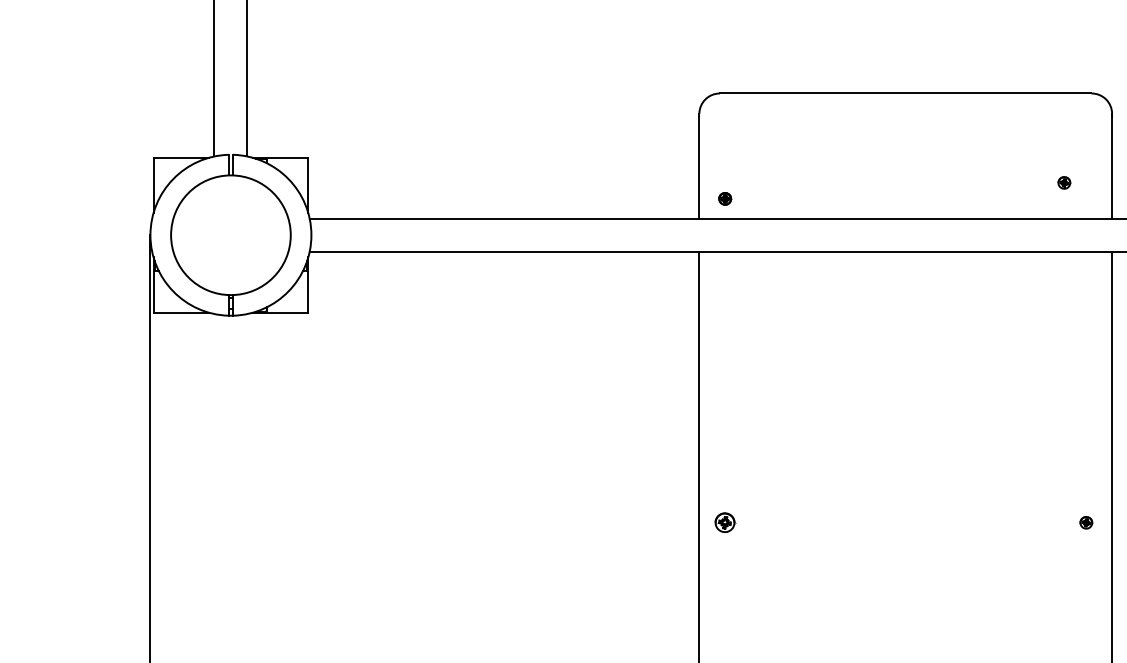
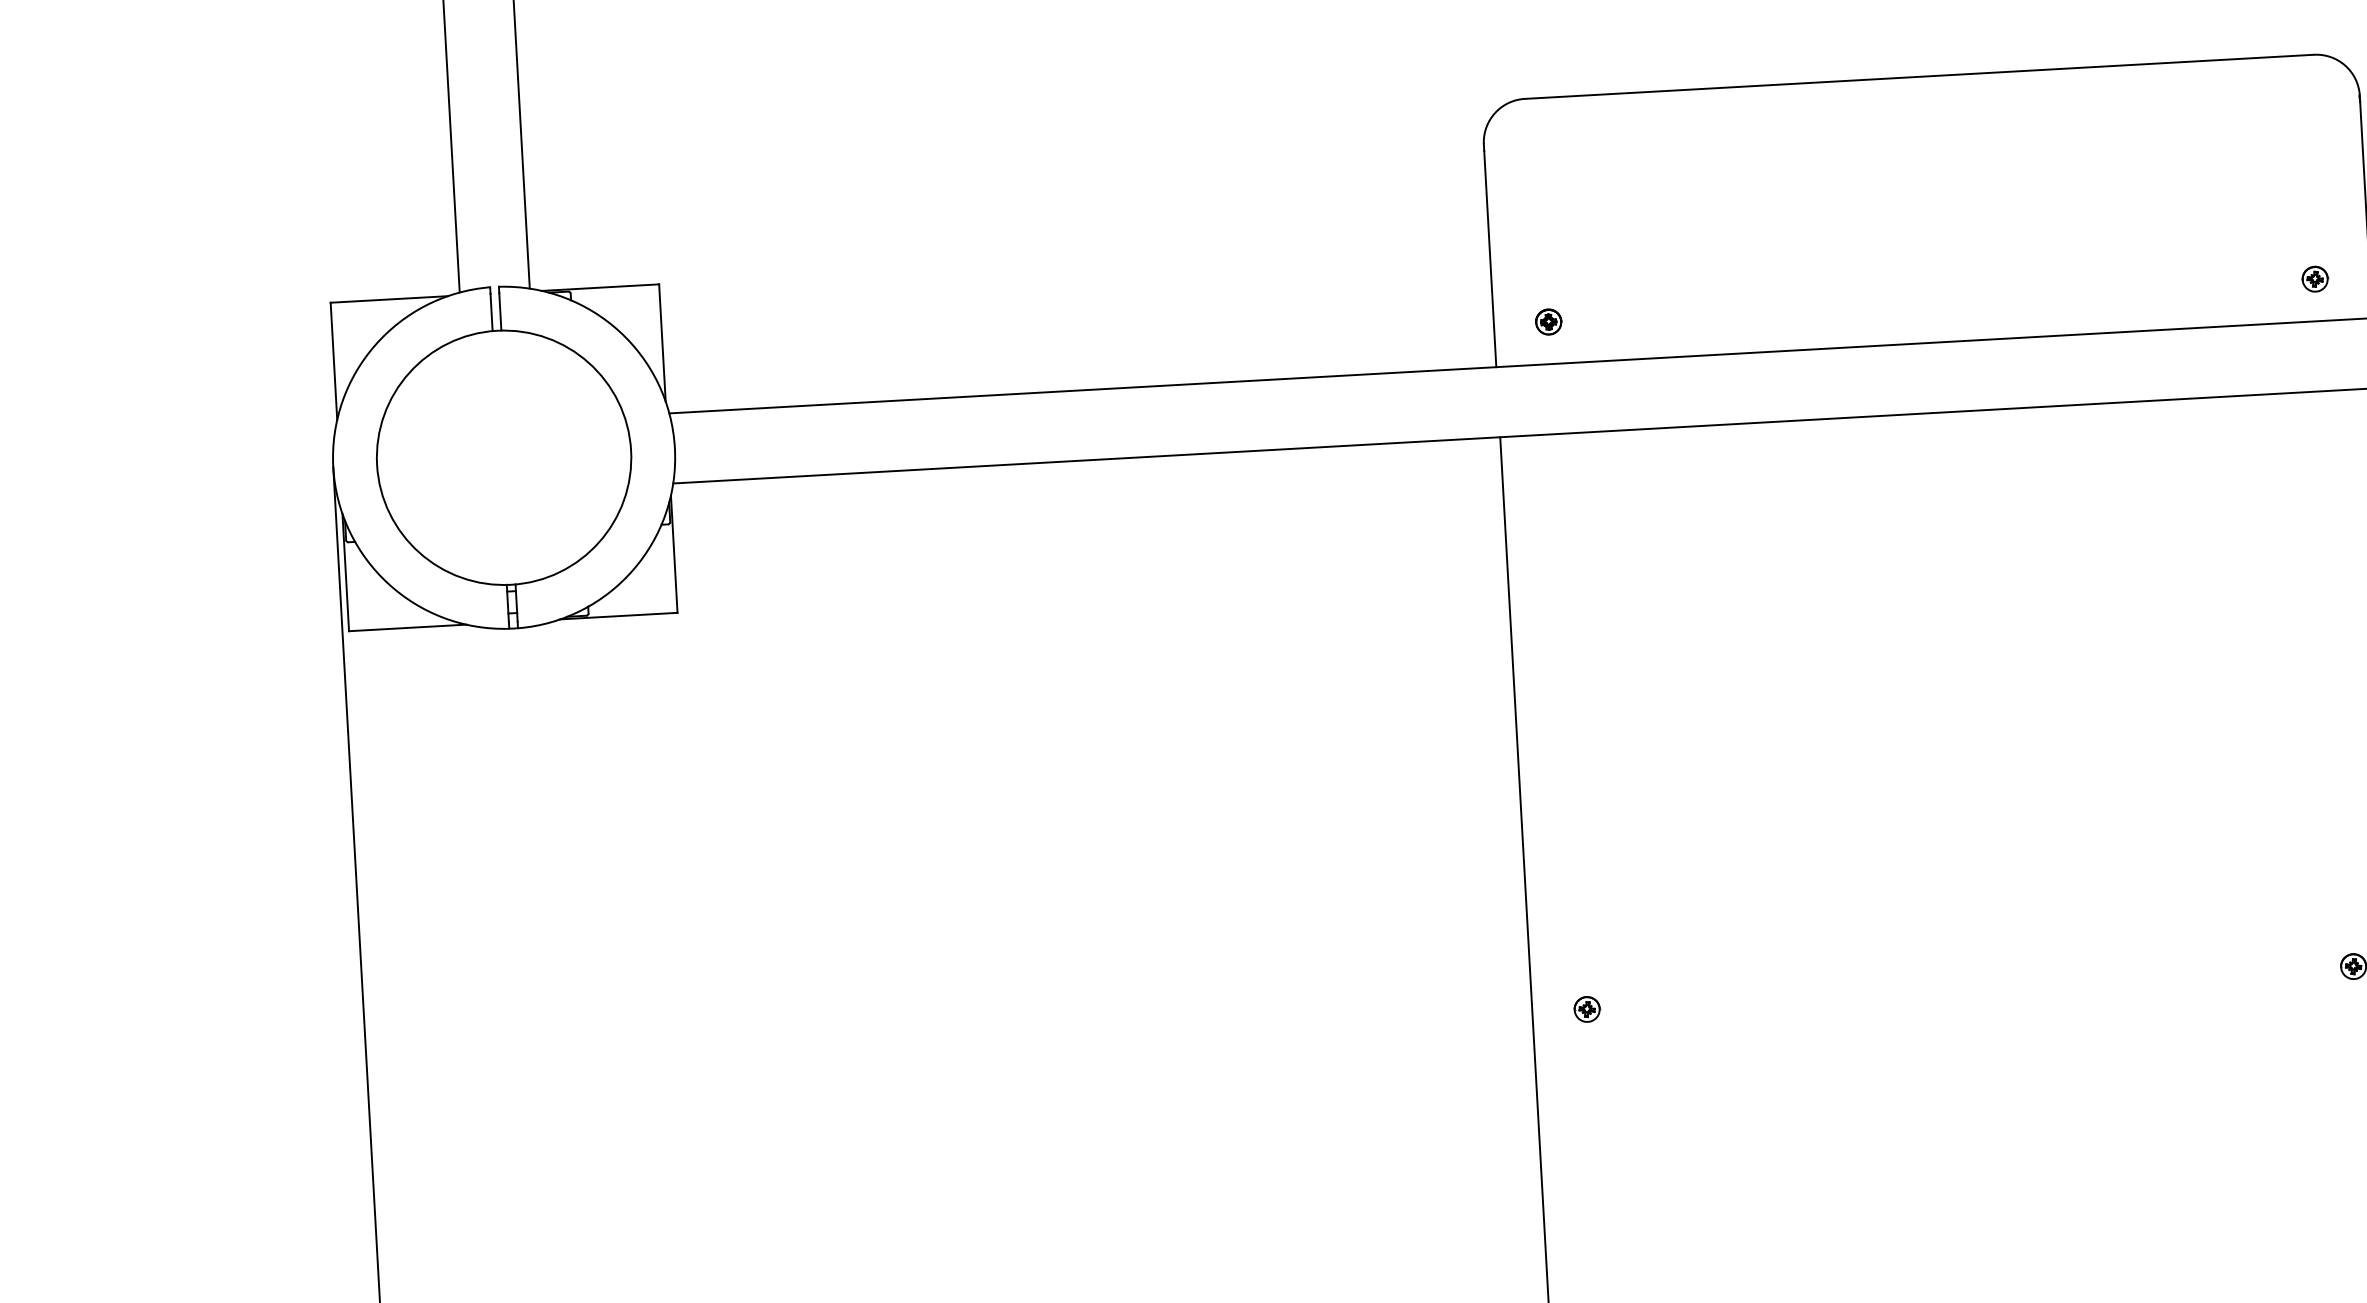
part: (1064, 182) -> (2315, 278), moved
part: (725, 522) -> (1587, 1008), size x0.62

